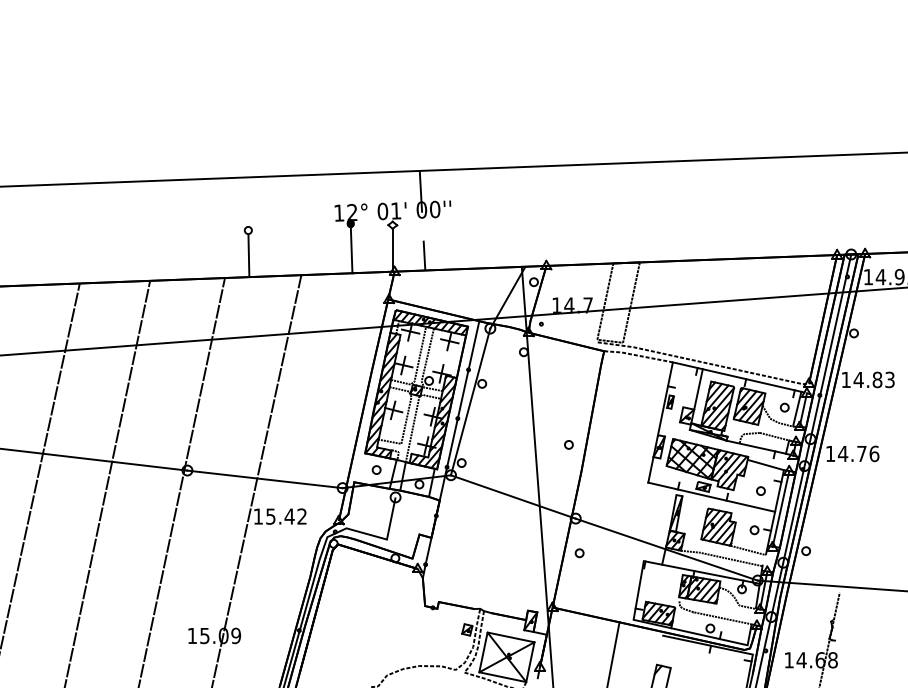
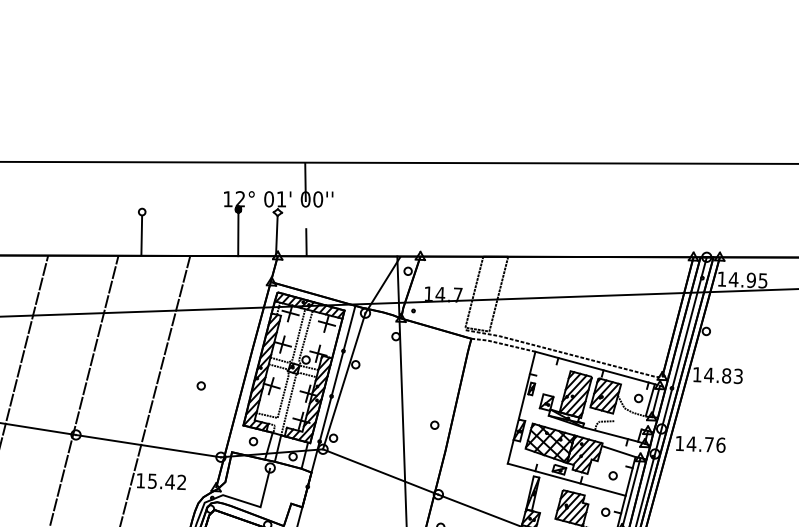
line: (698, 389) -> (558, 378), removed
part: (318, 412) -> (201, 385), added
line: (774, 436) -> (627, 425), removed

